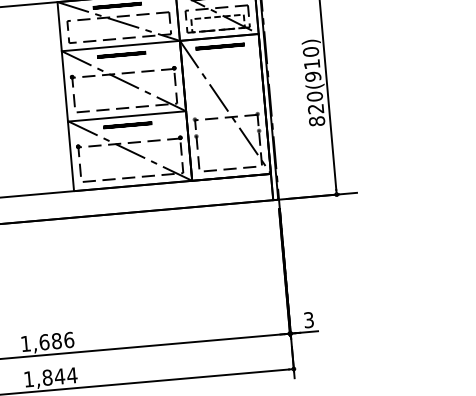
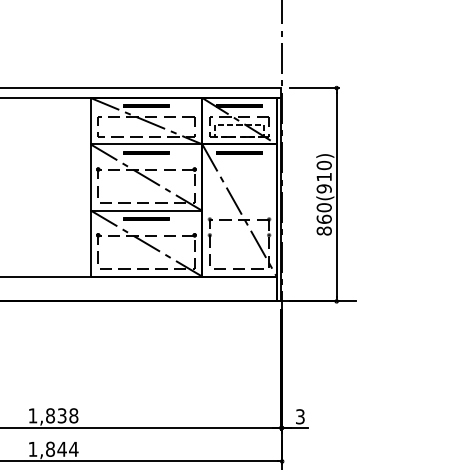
text: (315, 108) -> (323, 218), 820(910) -> 860(910)
text: (57, 340) -> (62, 415), 1,686 -> 1,838

